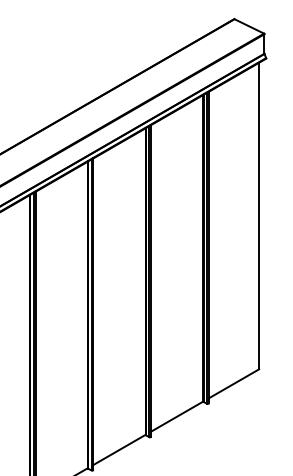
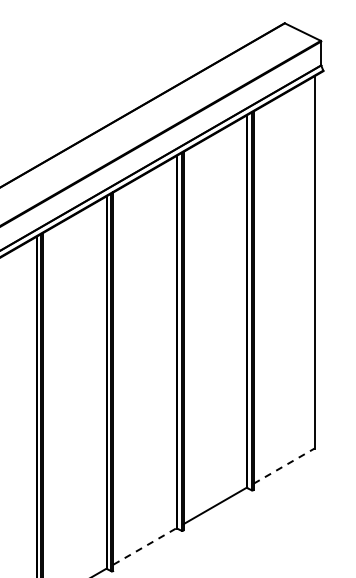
line: (234, 383) -> (284, 465), solid -> dashed
line: (119, 450) -> (145, 546), solid -> dashed

